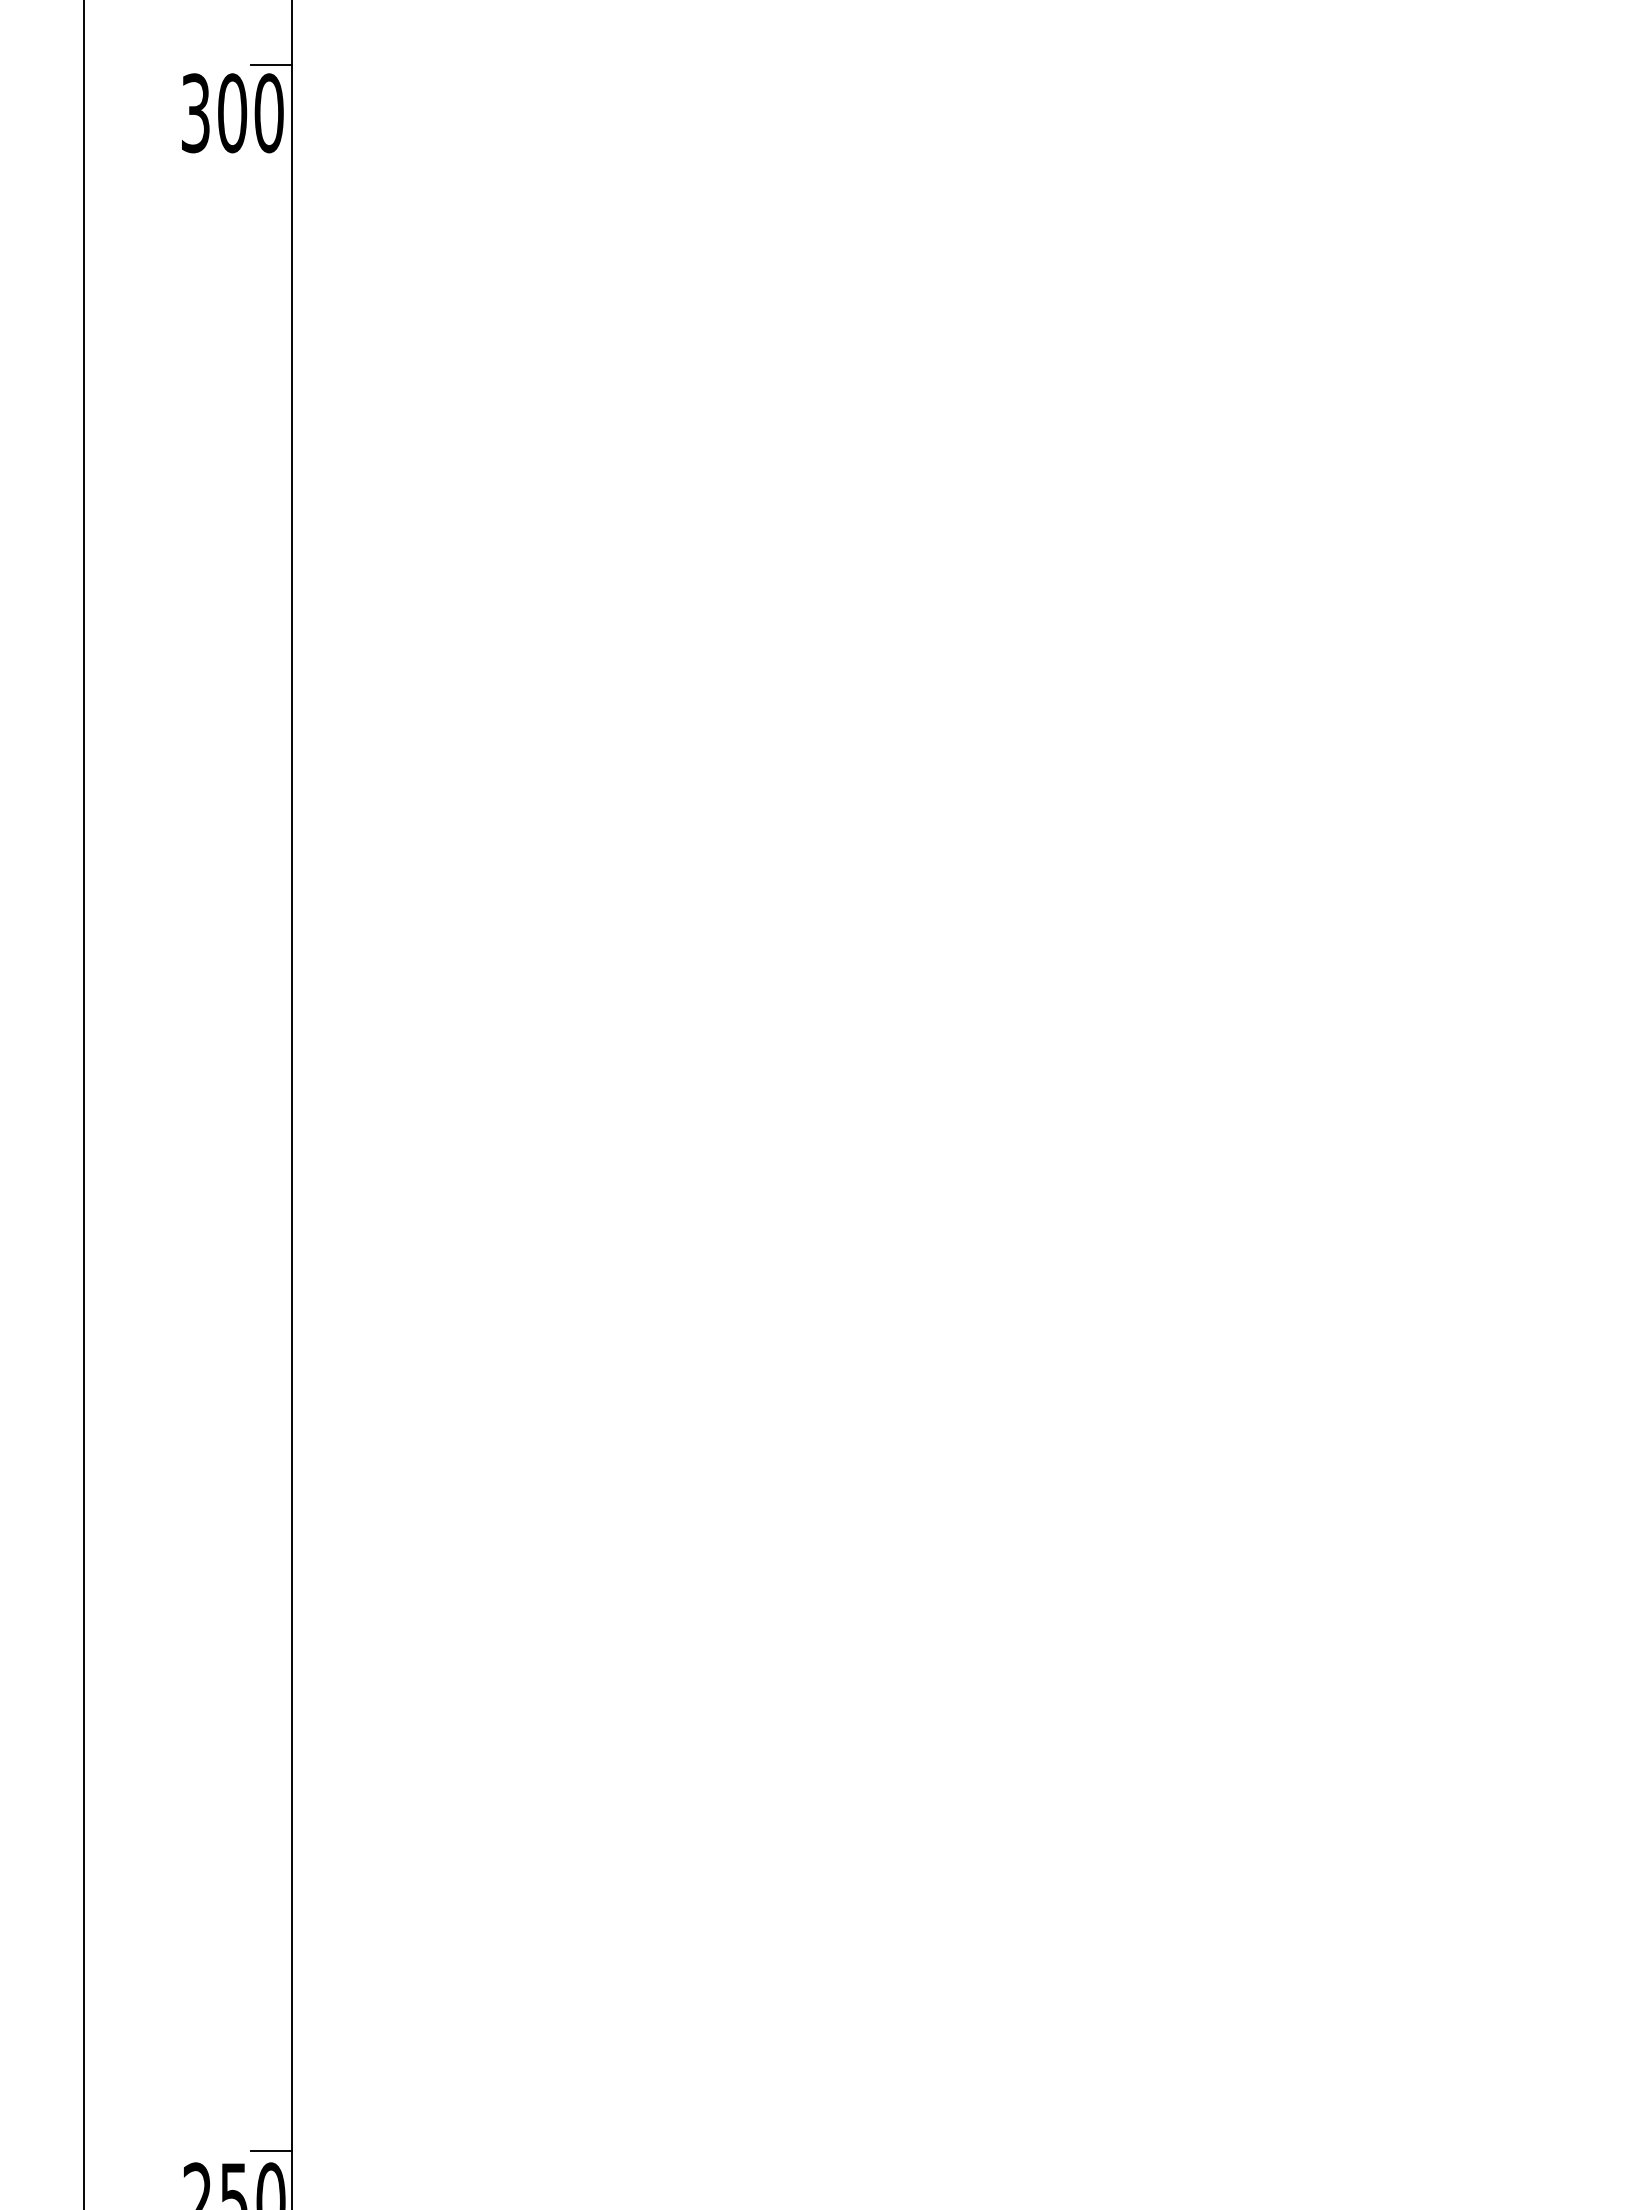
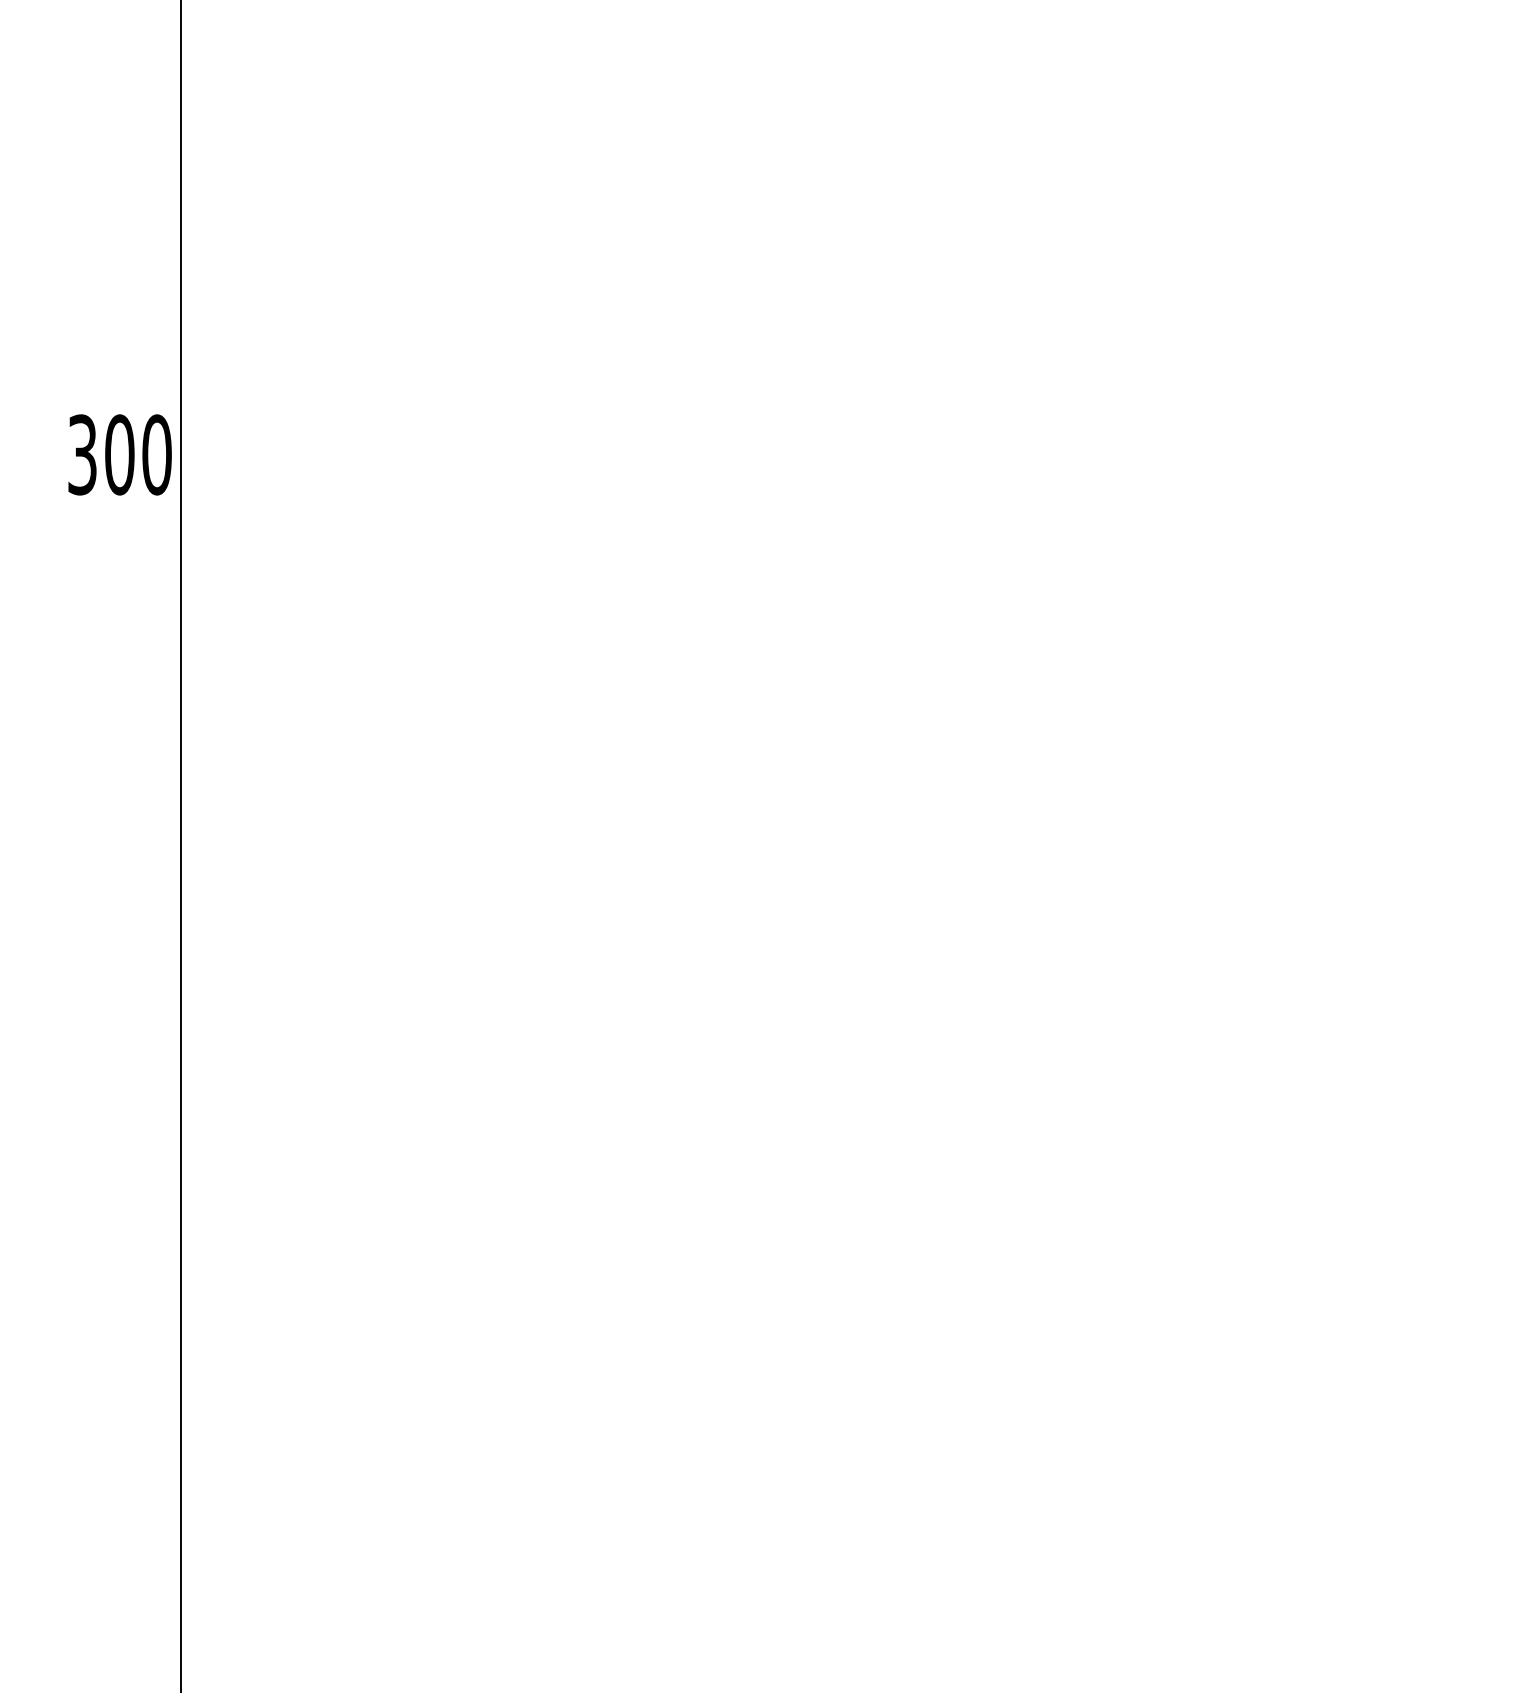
line: (271, 64) -> (159, 231), removed
text: (232, 113) -> (119, 455), moved

